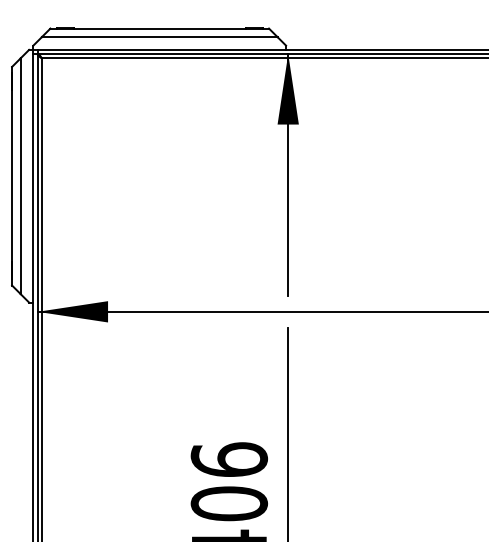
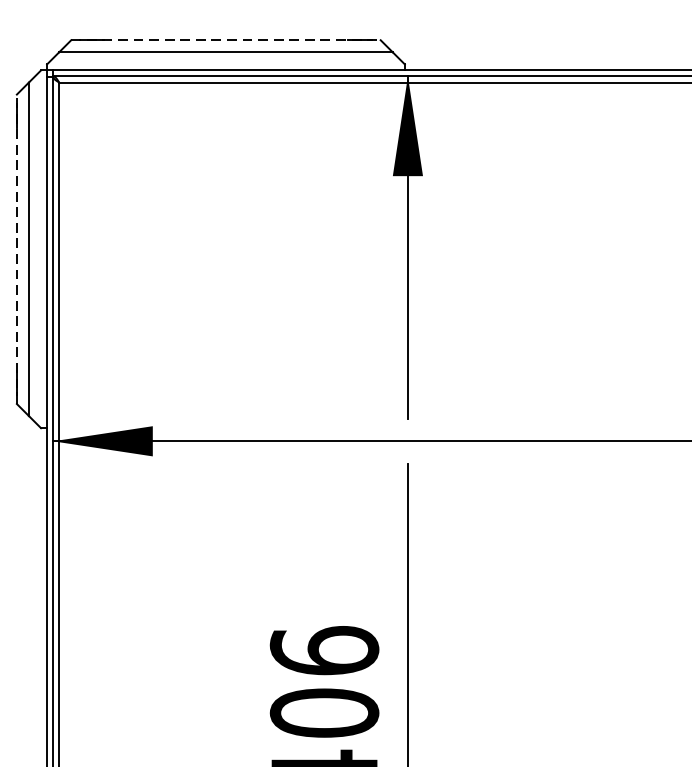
line: (160, 28) -> (227, 40), solid -> dashed
line: (12, 175) -> (17, 248), solid -> dashed

